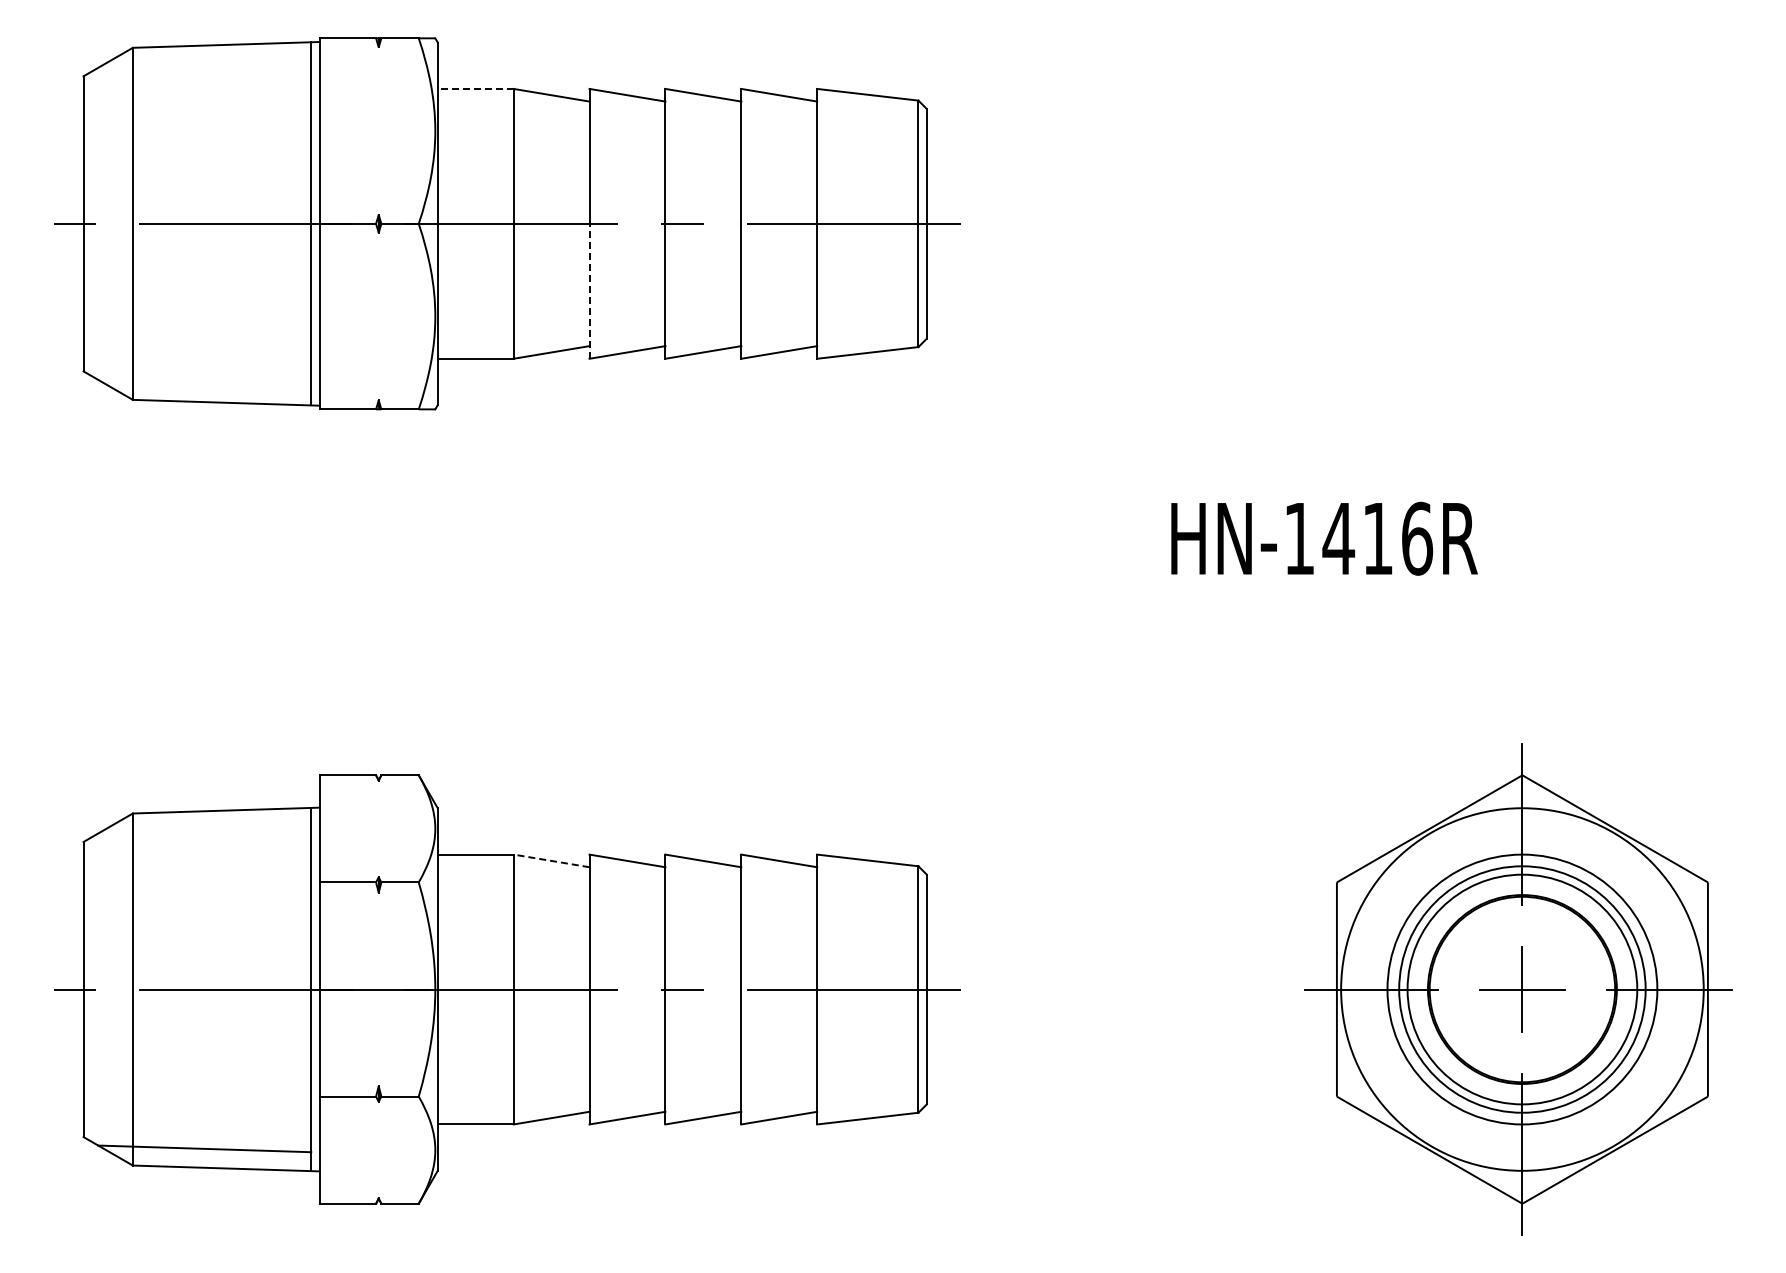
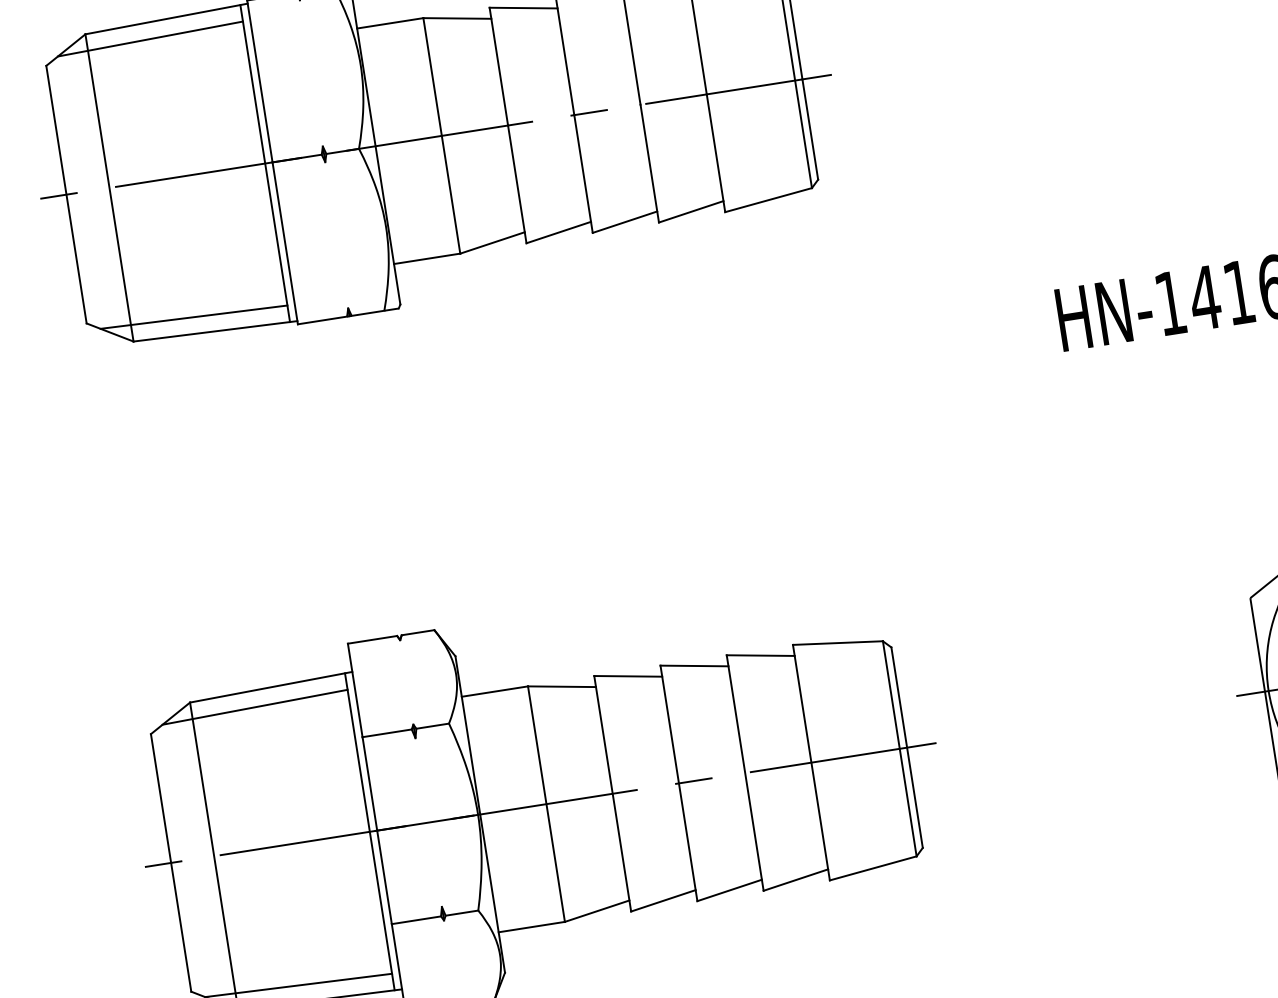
line: (204, 64) -> (150, 39), added
line: (475, 88) -> (390, 22), dashed -> solid
line: (589, 290) -> (517, 183), dashed -> solid
line: (204, 382) -> (193, 316), added
line: (204, 829) -> (254, 706), added
line: (551, 860) -> (561, 686), dashed -> solid

